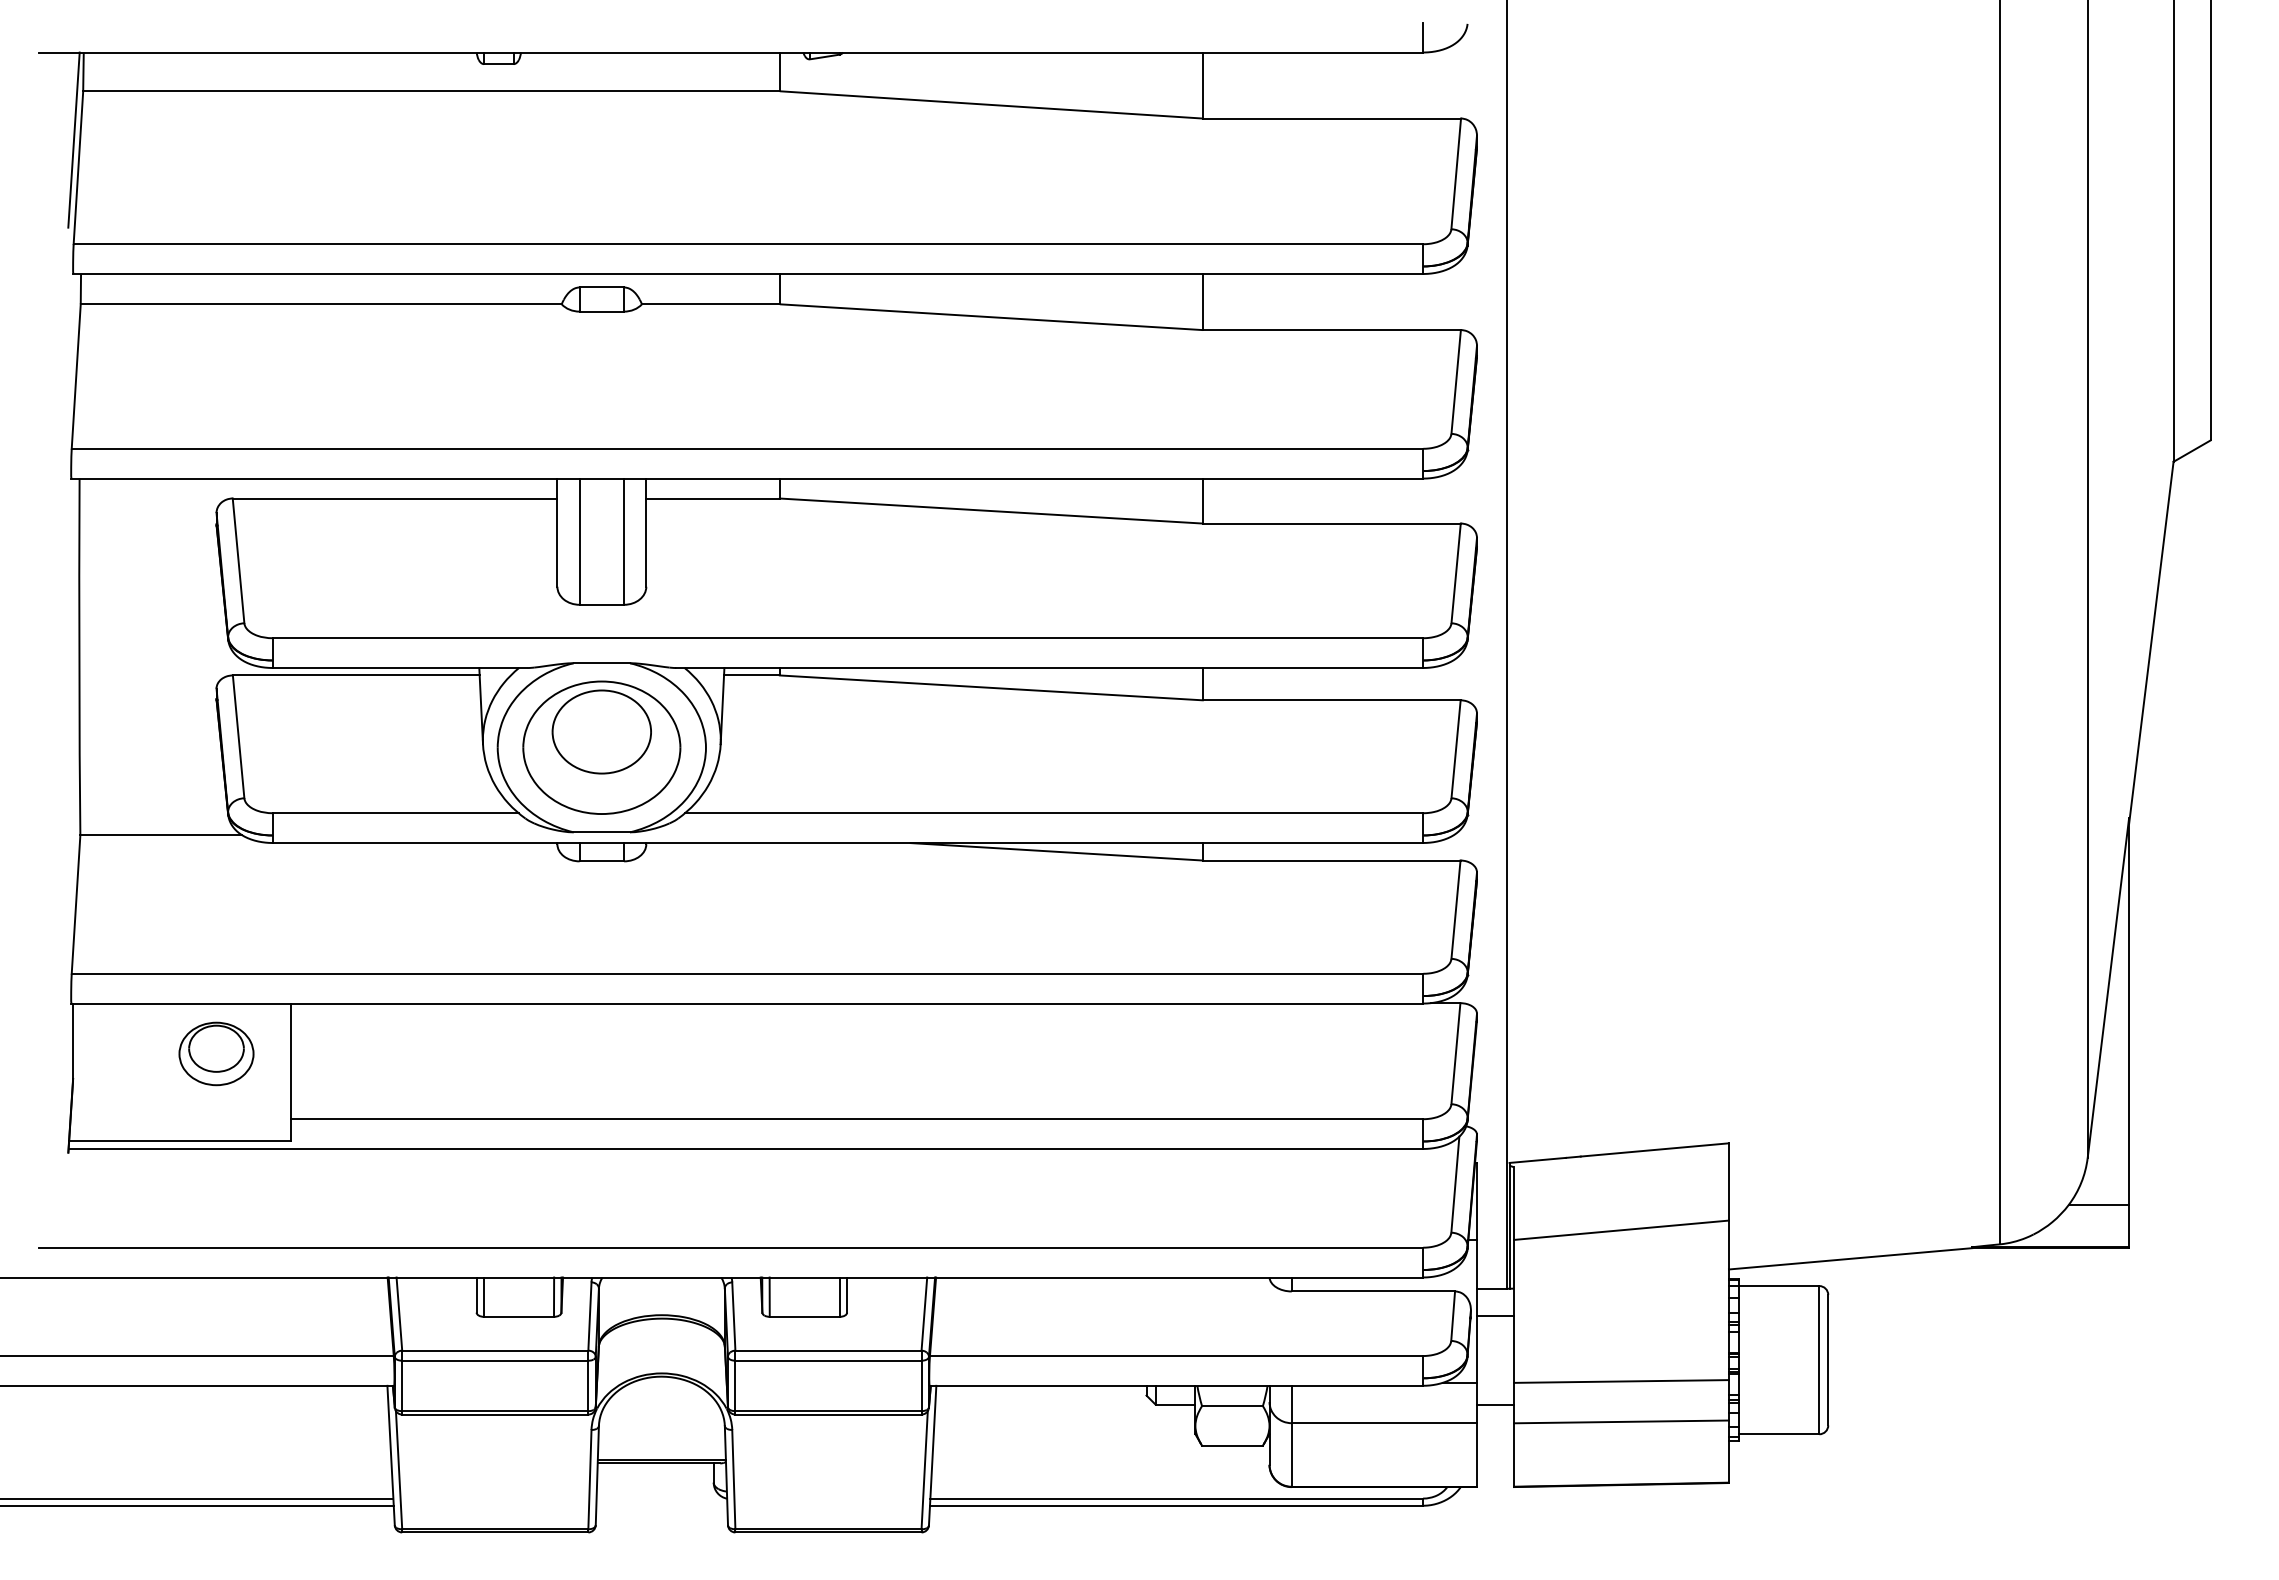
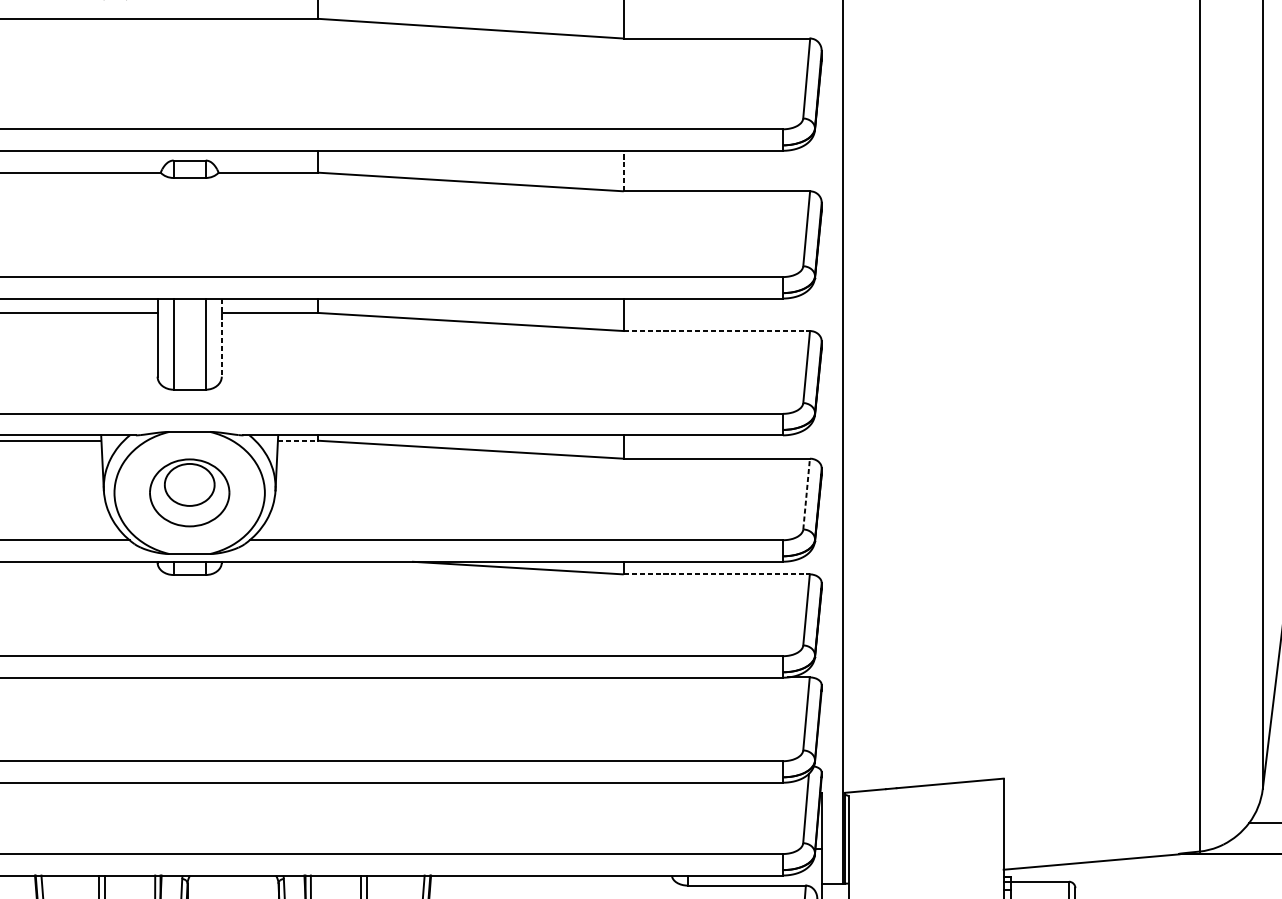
line: (1202, 301) -> (623, 170), solid -> dashed
line: (1331, 523) -> (716, 331), solid -> dashed
line: (646, 533) -> (221, 338), solid -> dashed
line: (751, 675) -> (297, 440), solid -> dashed
part: (601, 747) -> (189, 492), size x0.7
line: (1456, 748) -> (806, 493), solid -> dashed
line: (1331, 860) -> (716, 574), solid -> dashed
line: (1621, 1229) -> (926, 840), removed

